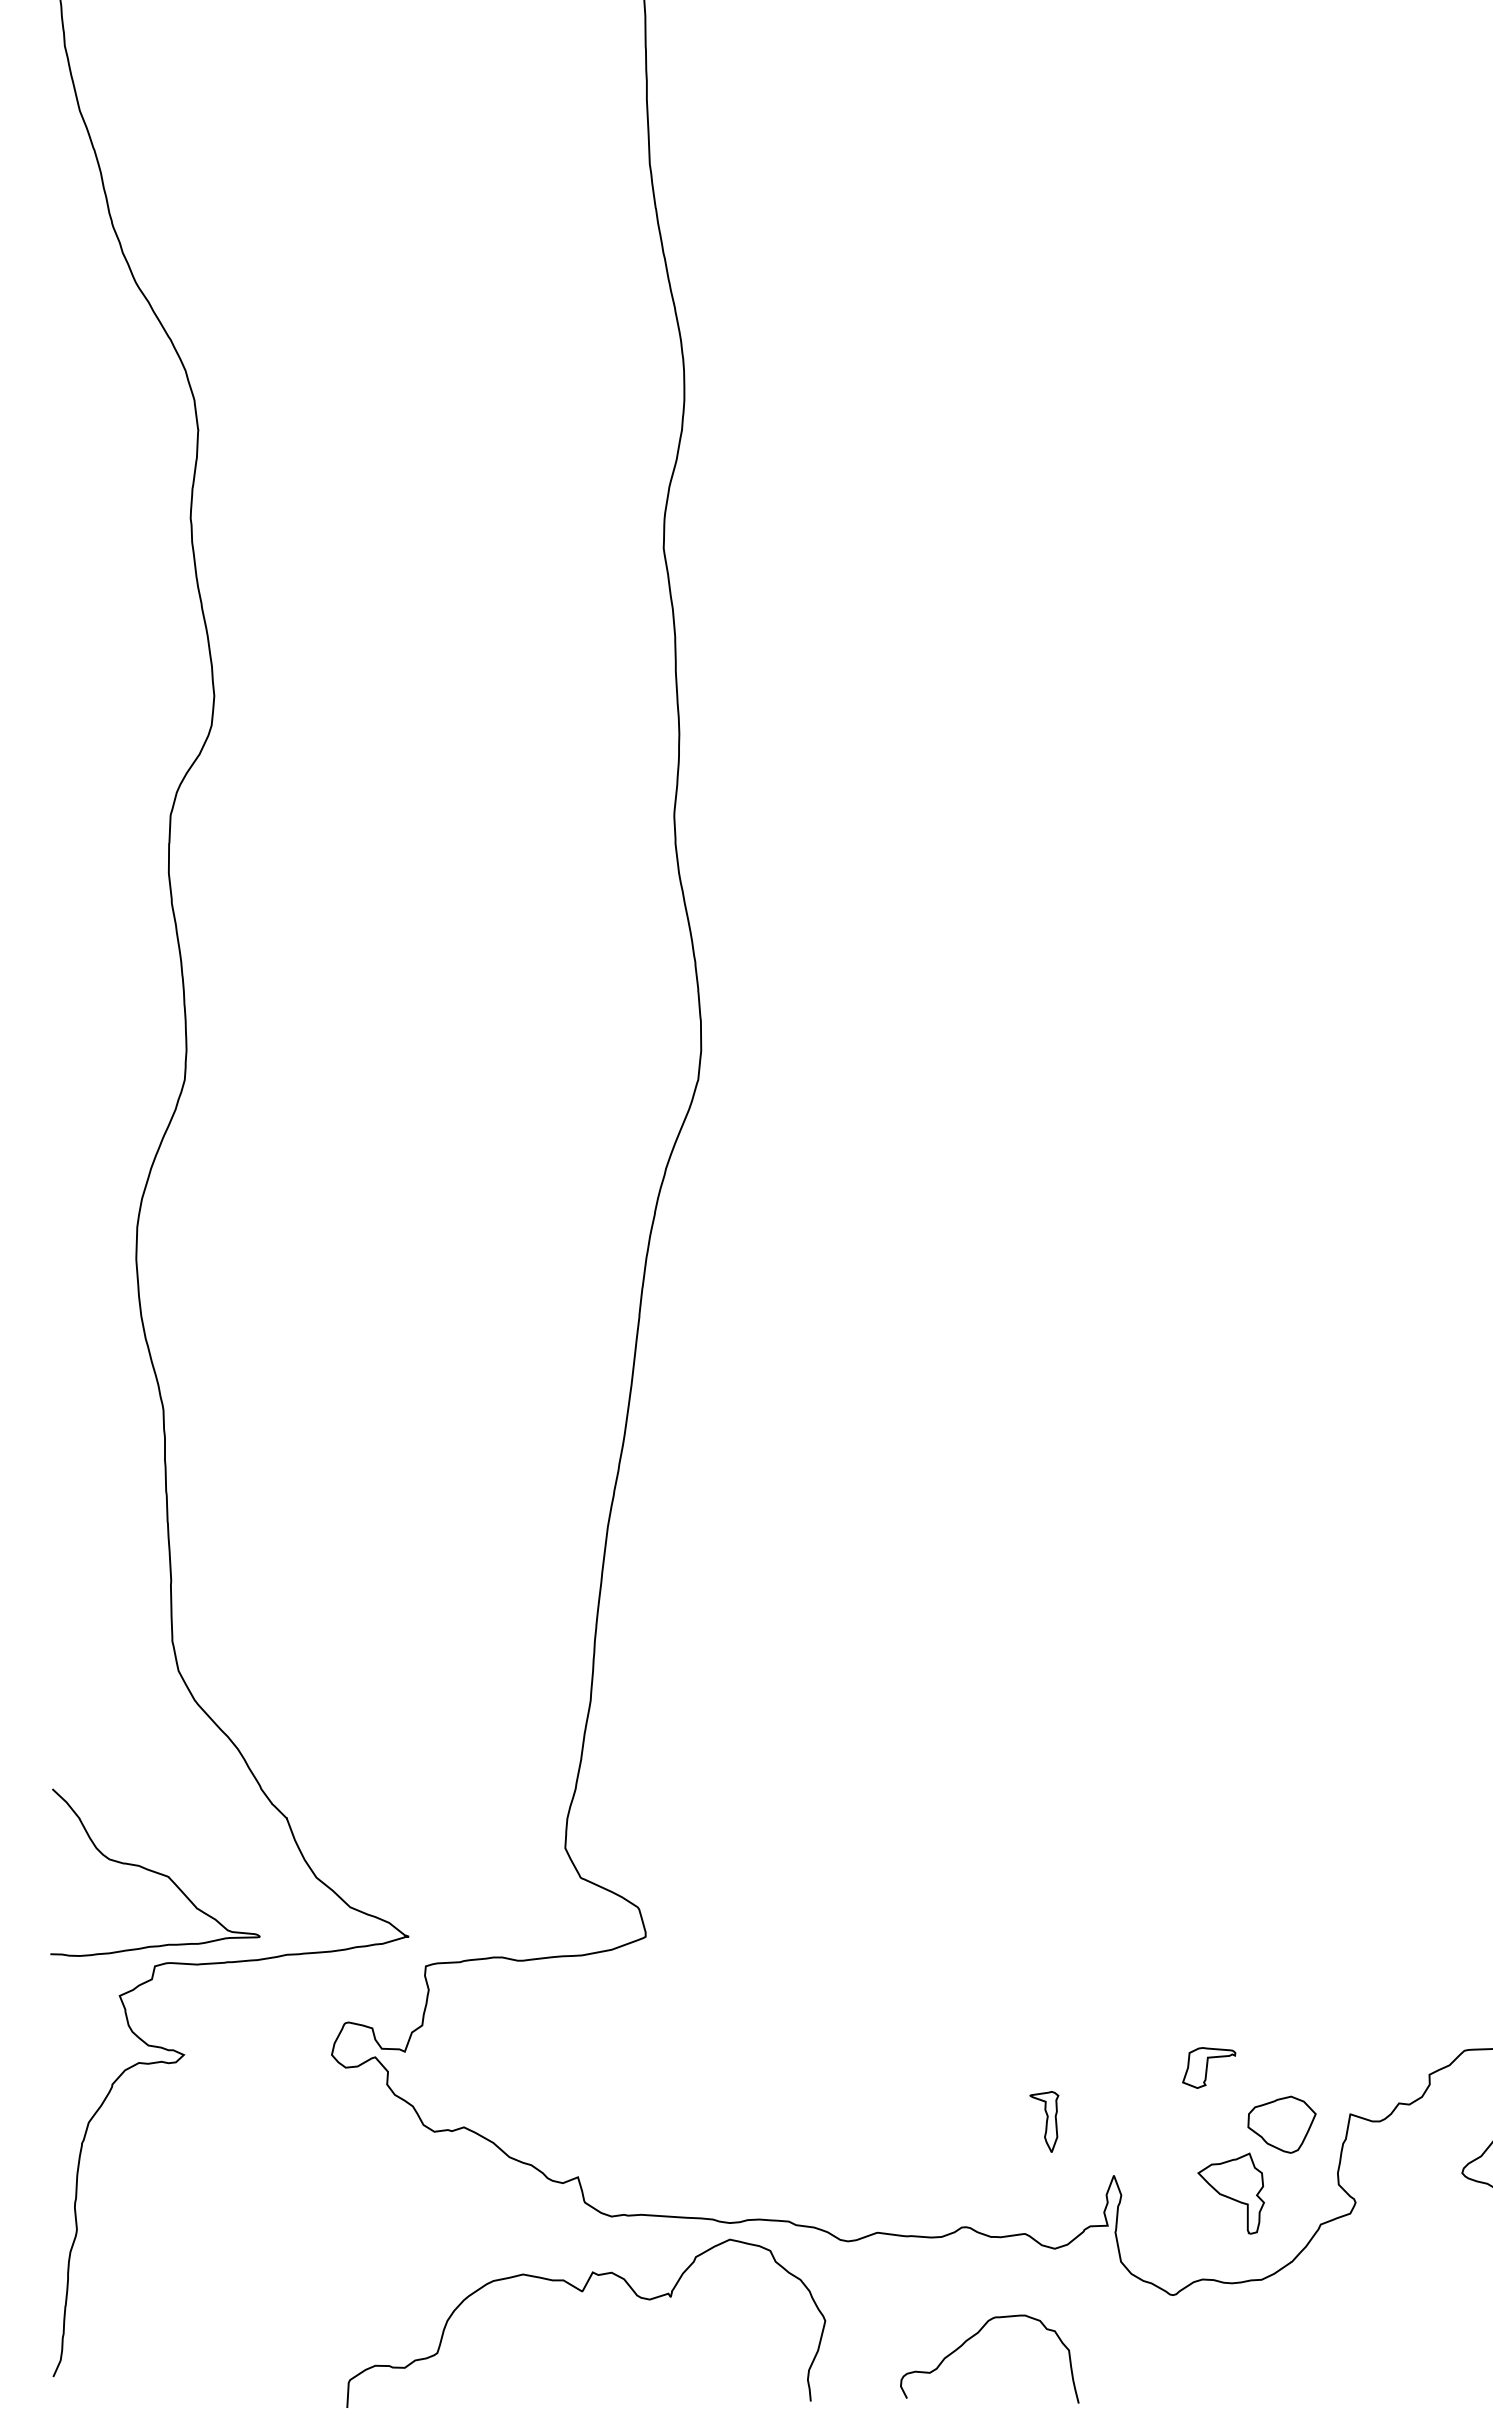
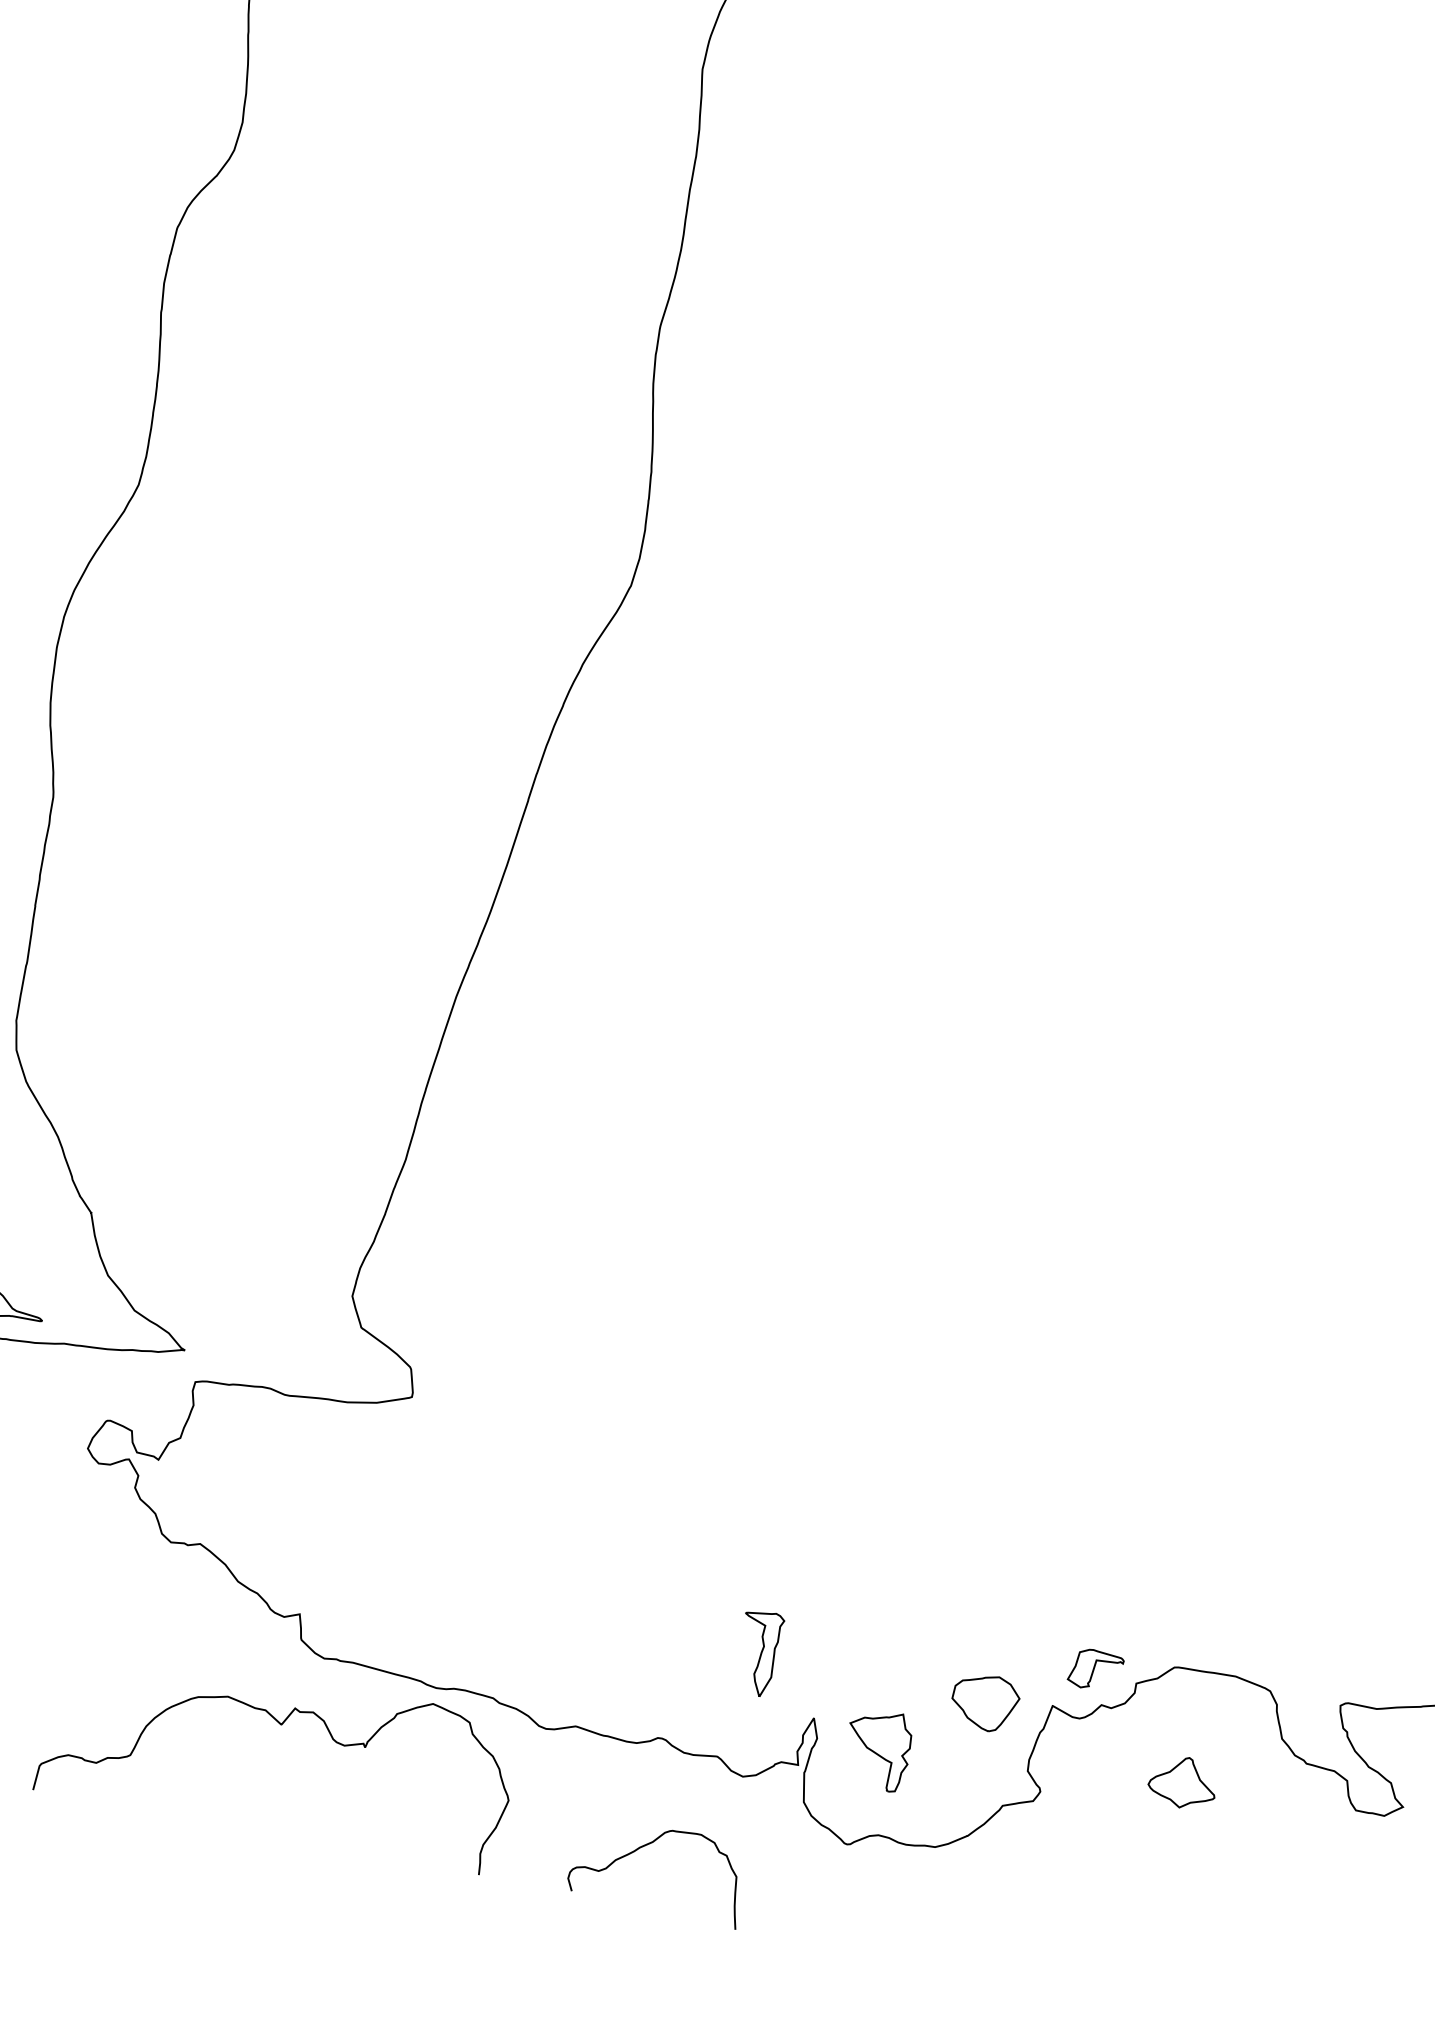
part: (1209, 2067) -> (1096, 1670), moved
part: (1044, 2121) -> (758, 1652), size x1.43
part: (1230, 2193) -> (877, 1749), moved

